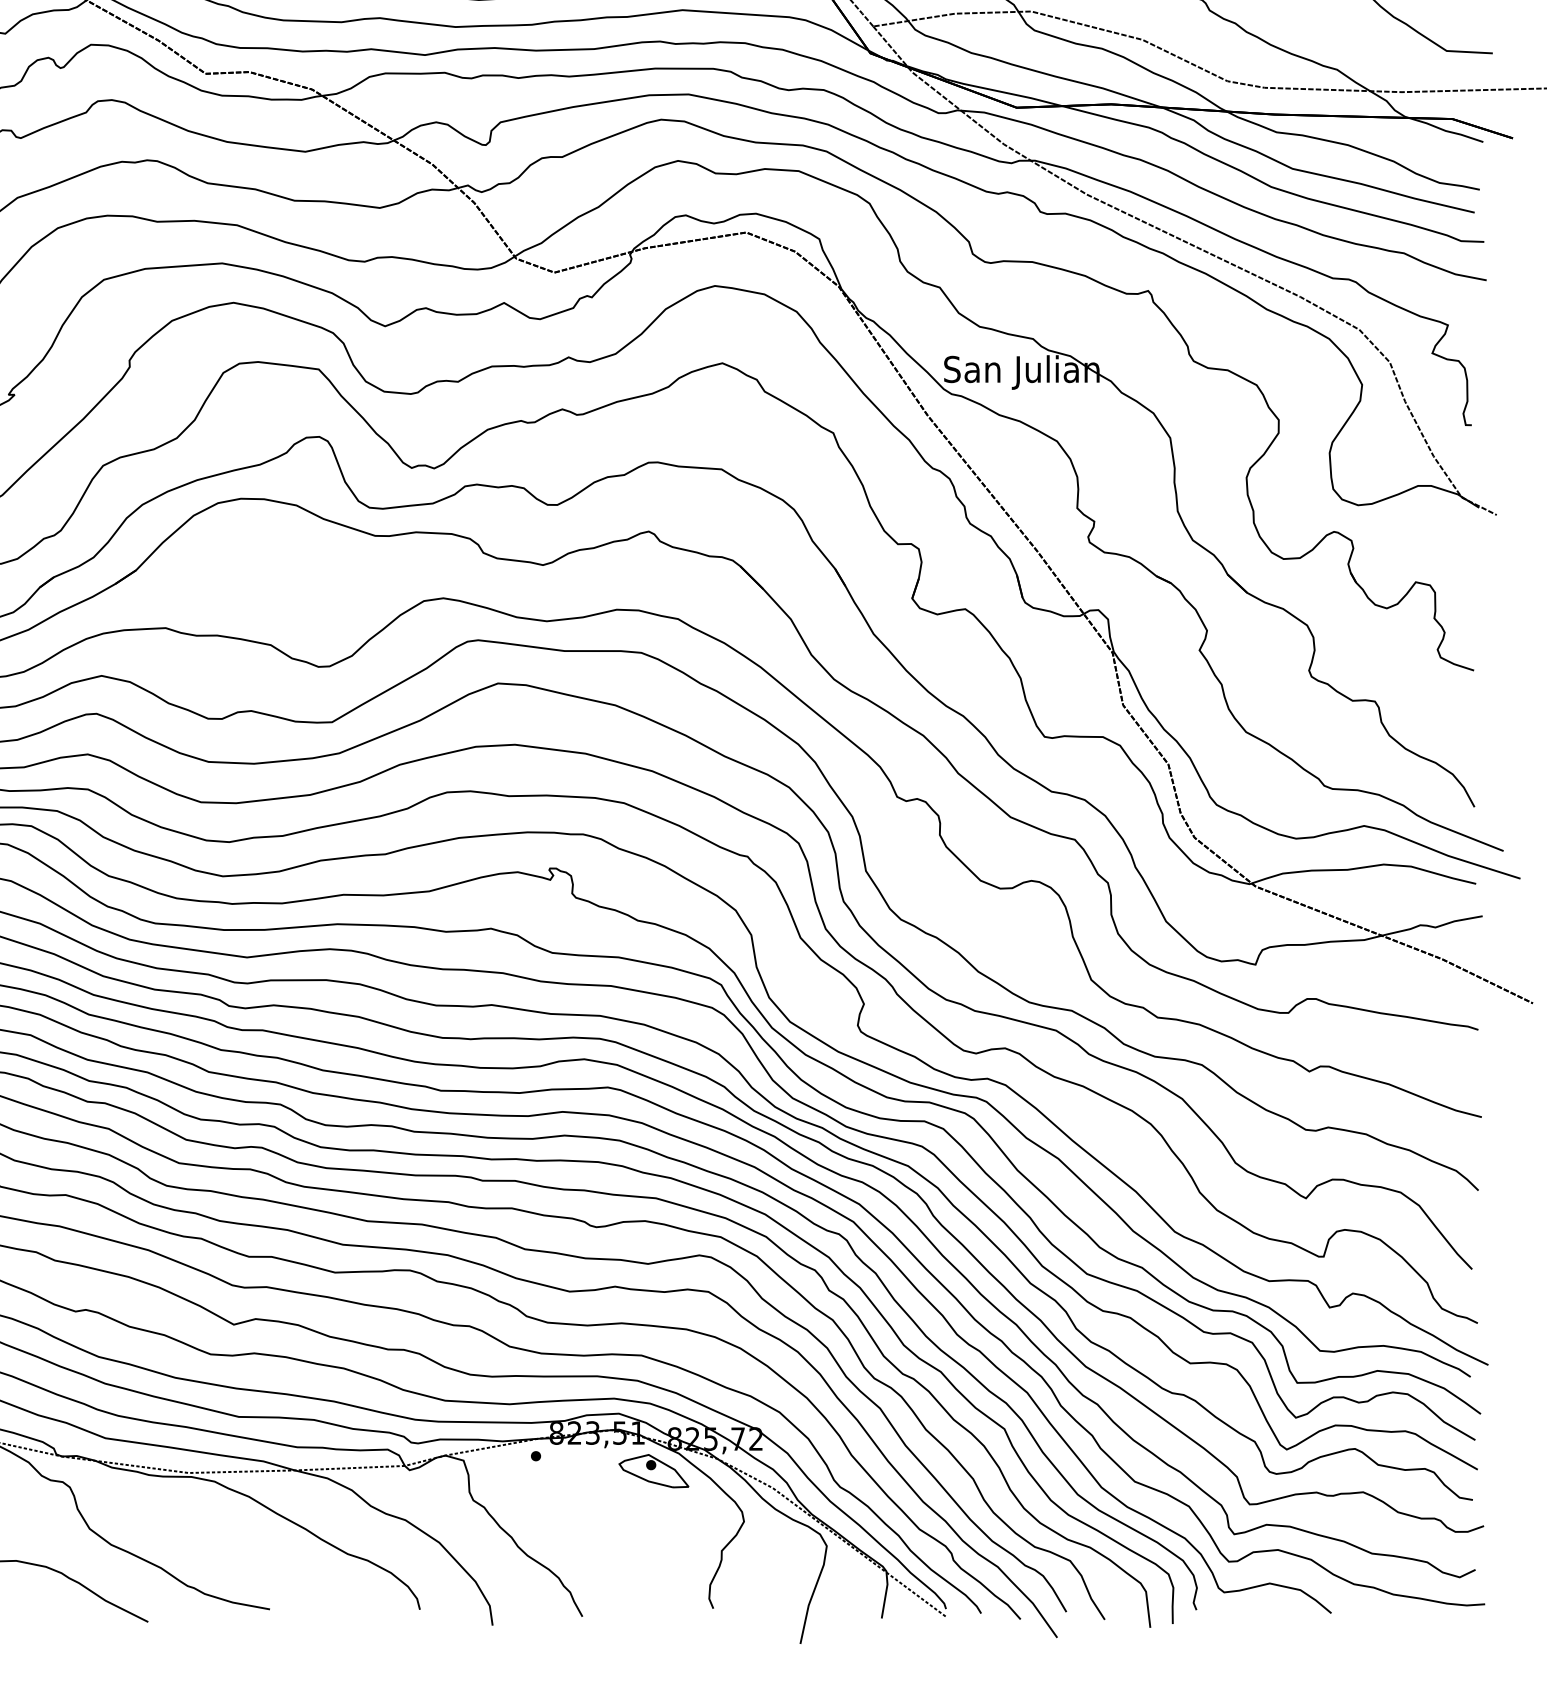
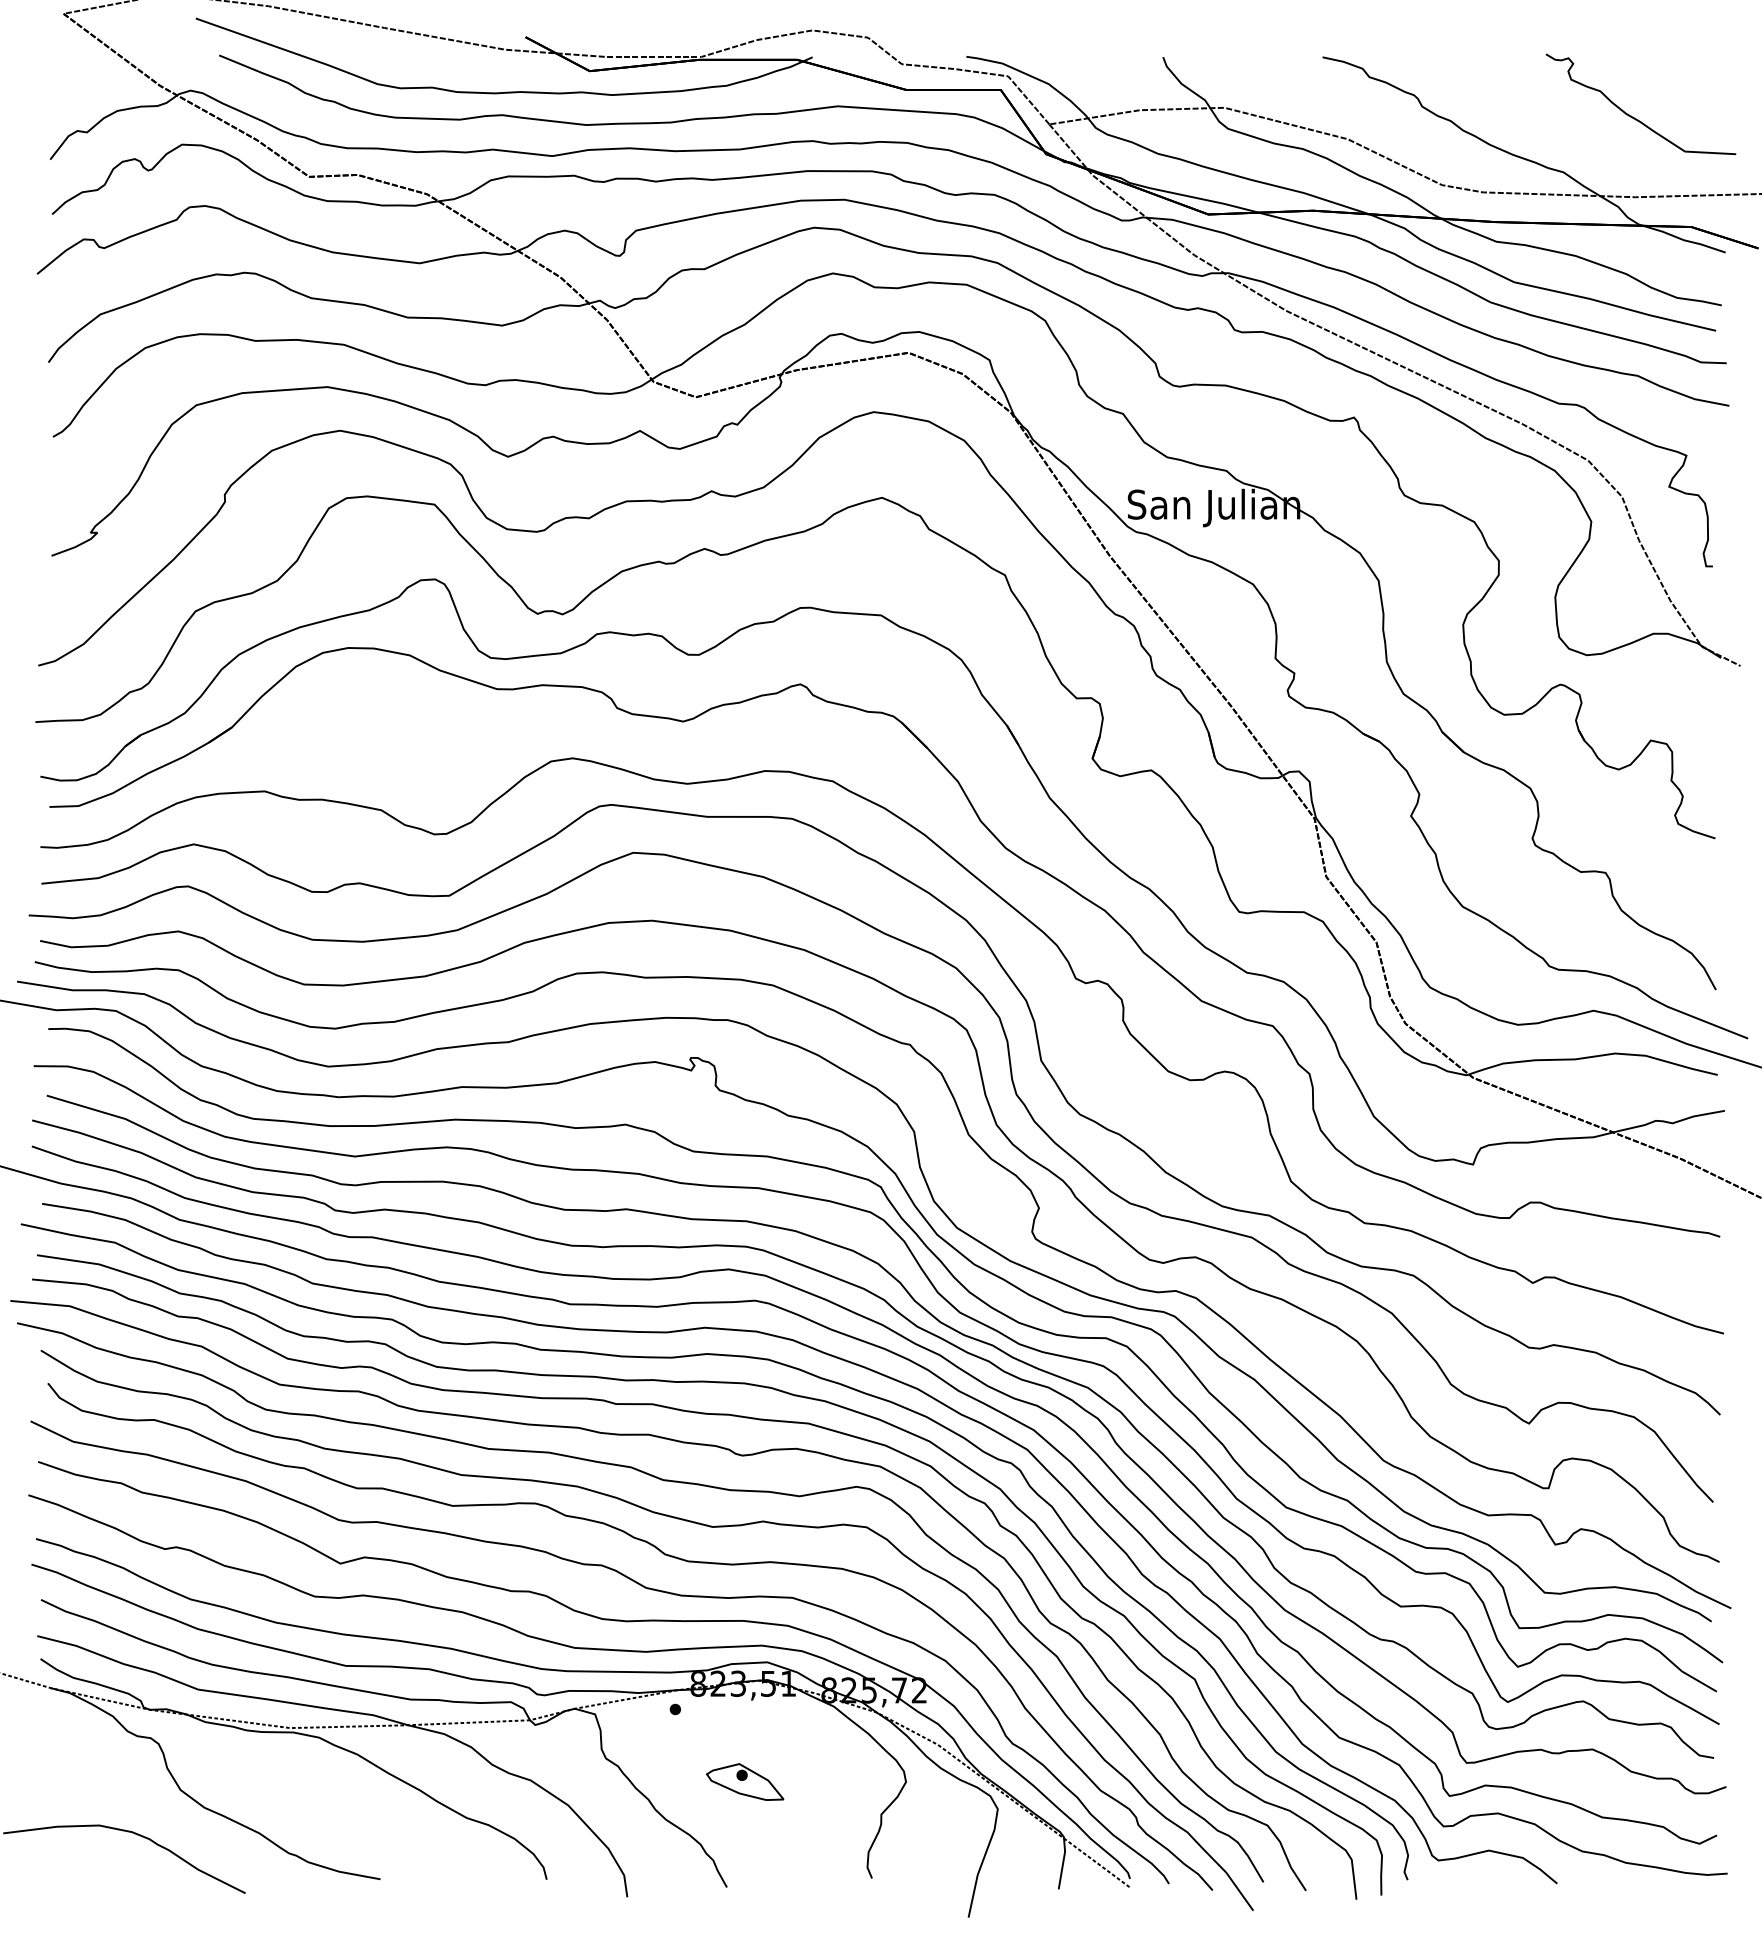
part: (654, 1470) -> (745, 1781), moved

